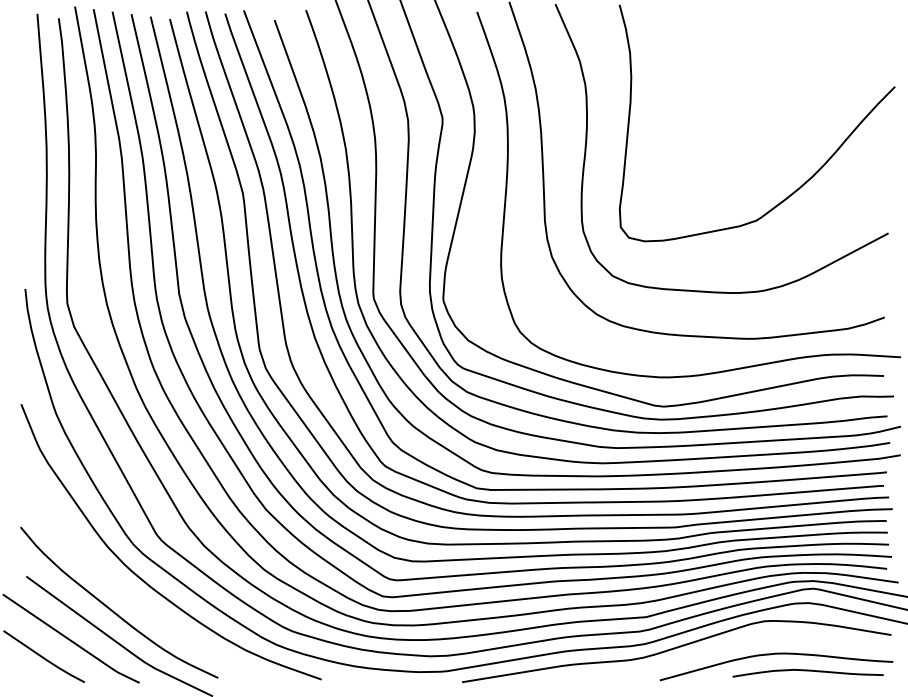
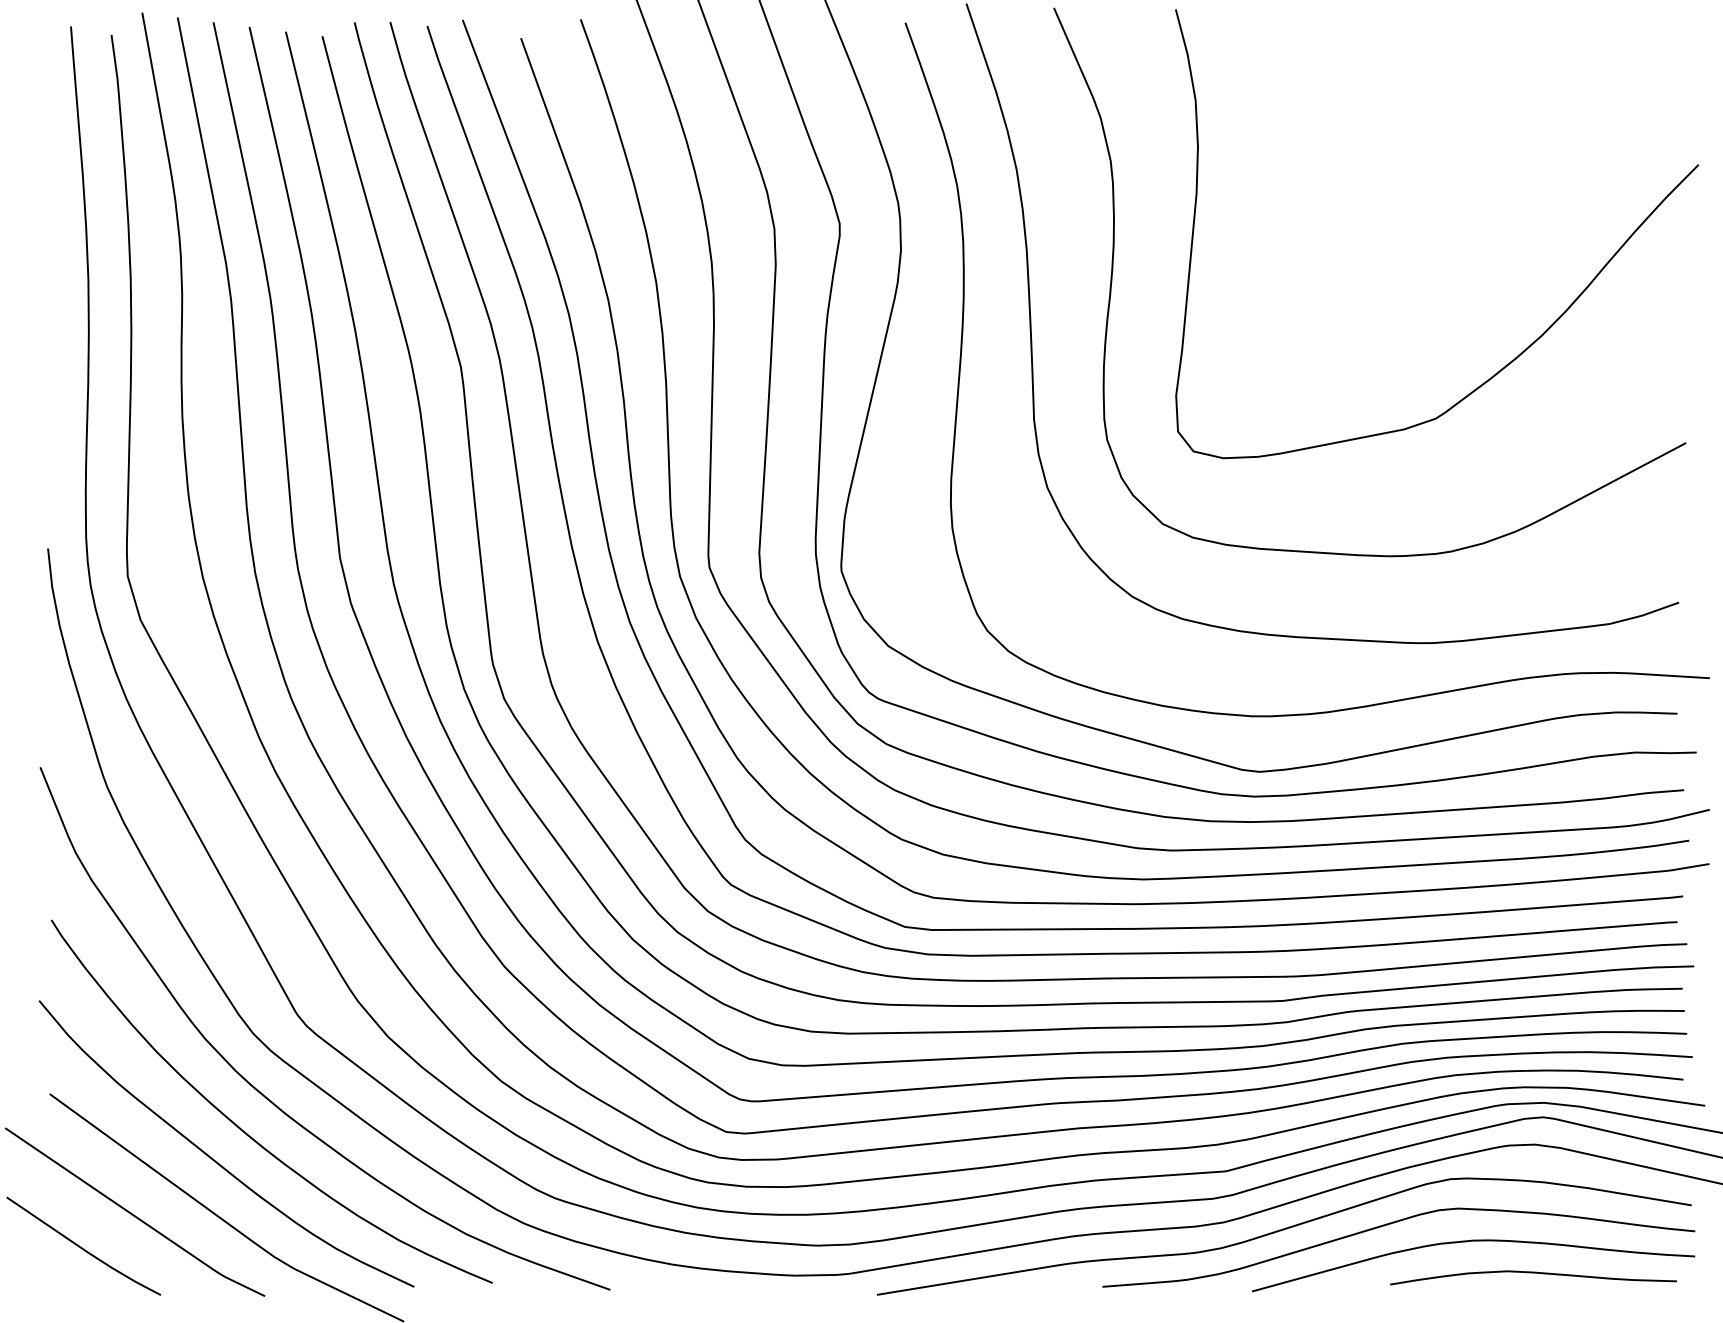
curve: (129, 595) -> (245, 1130), added
curve: (733, 645) -> (1391, 1225), added

